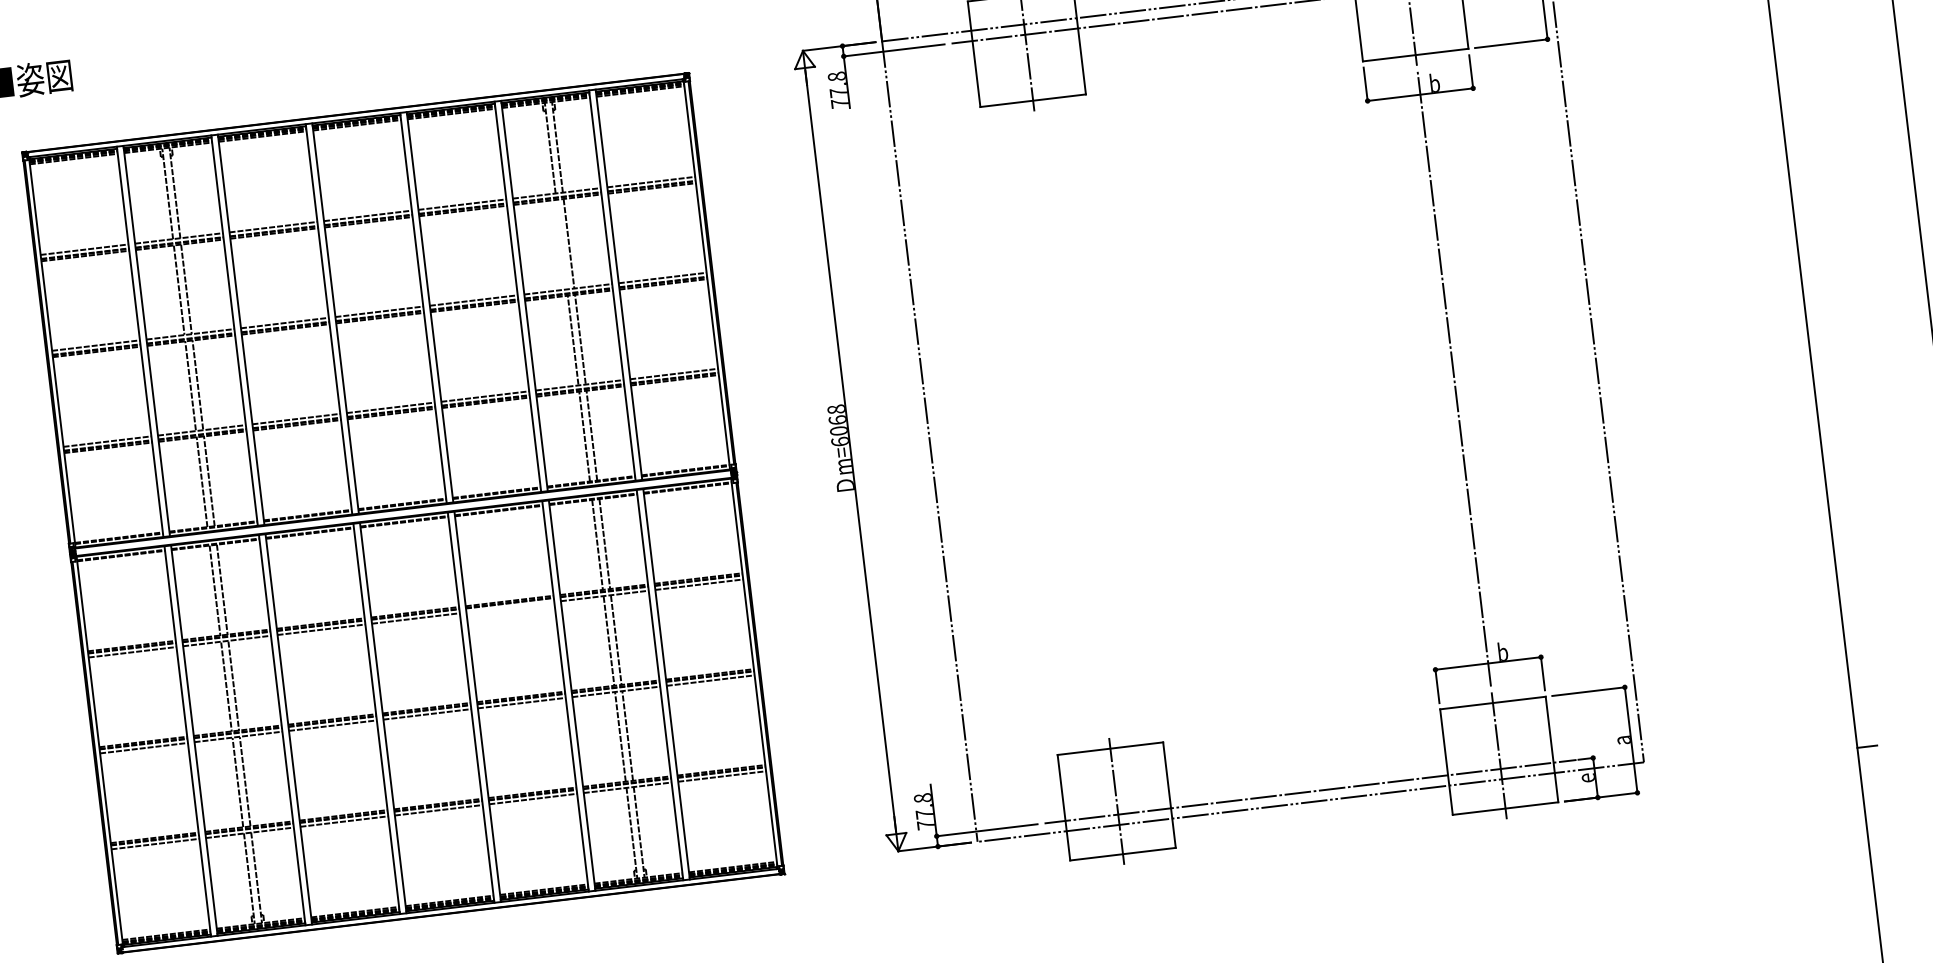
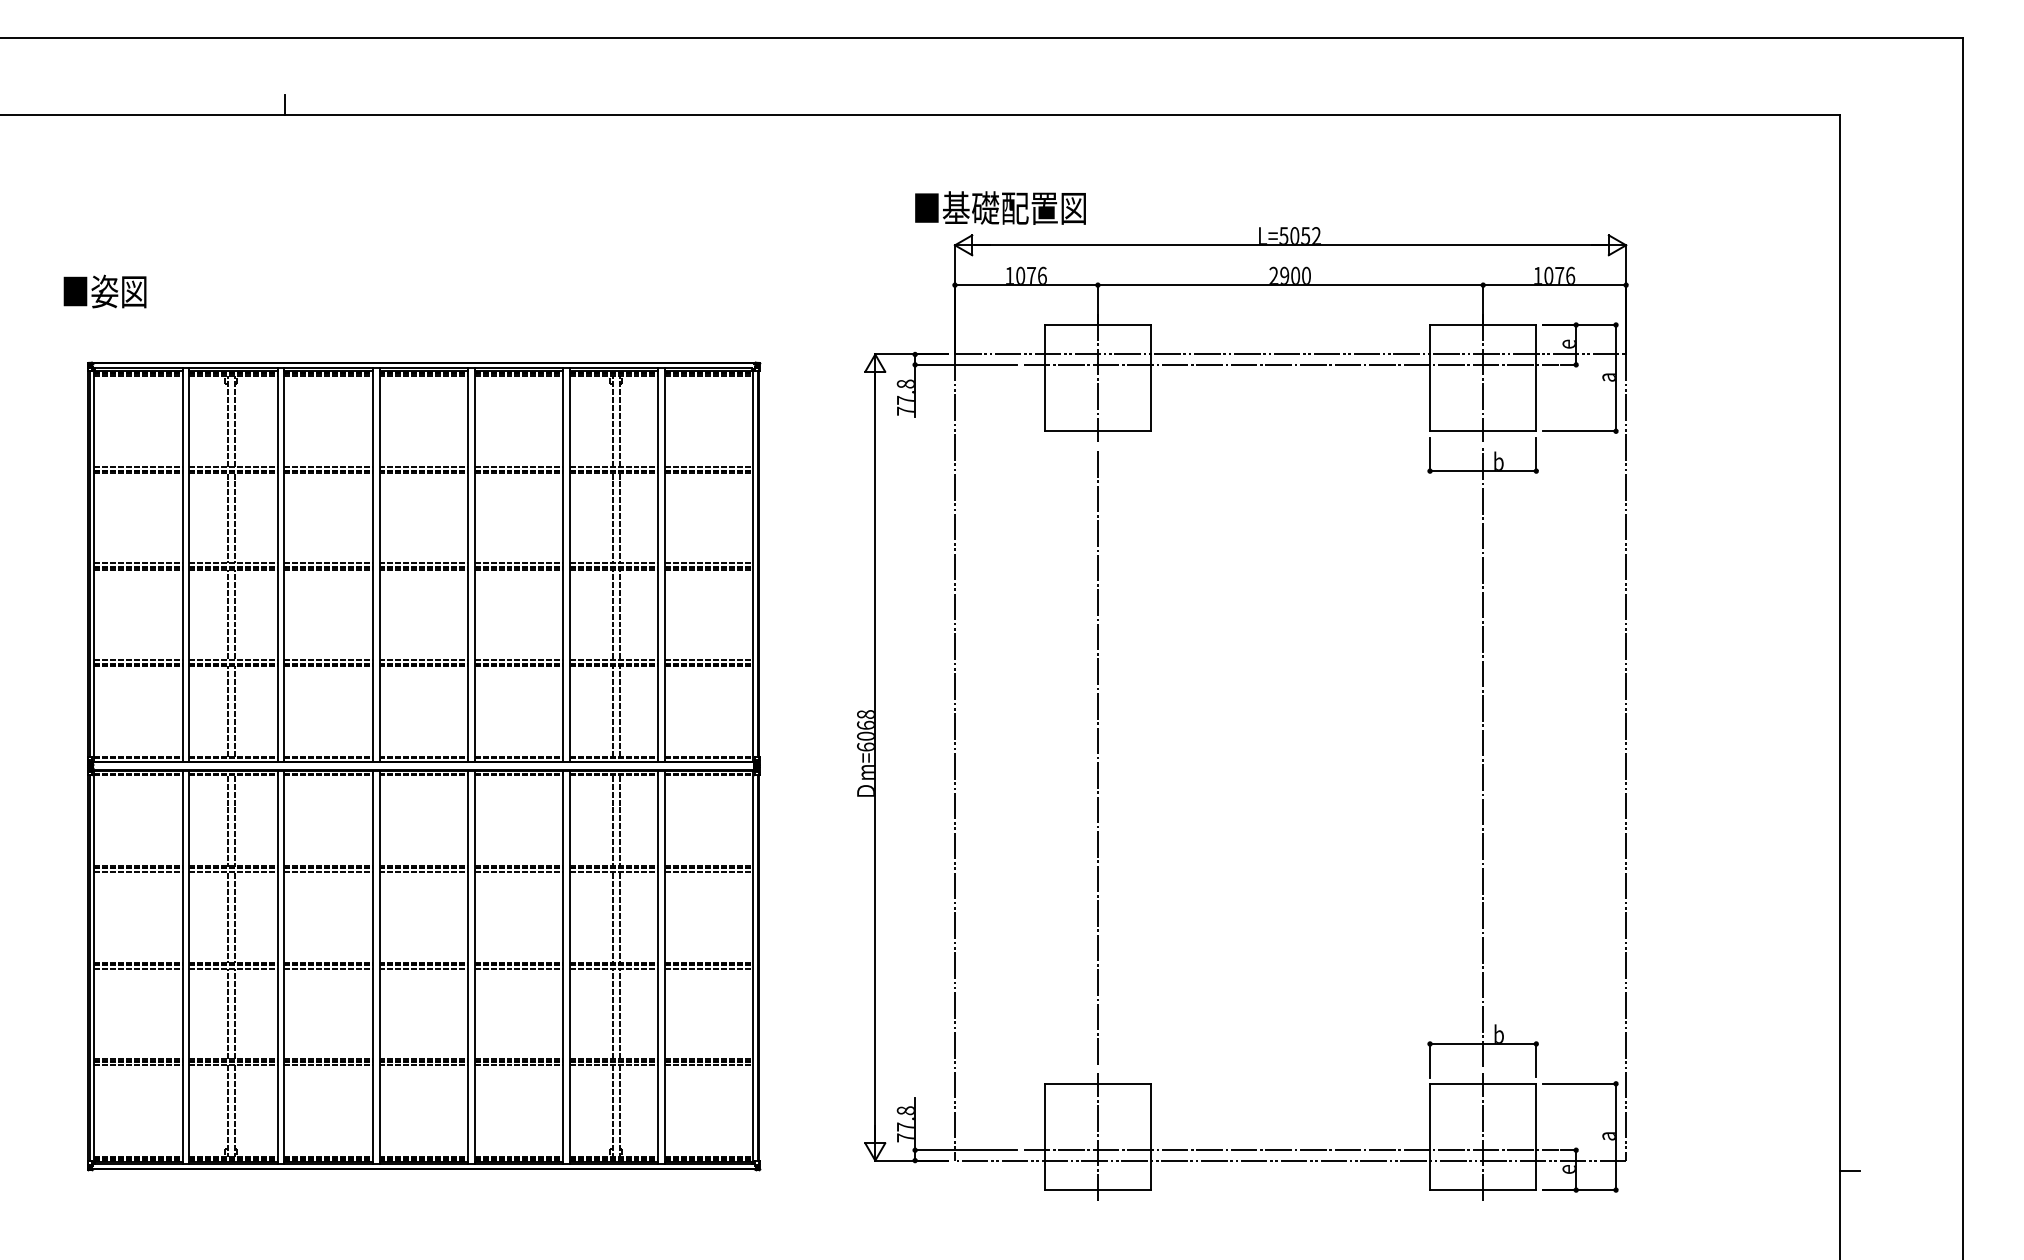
line: (561, 244) -> (612, 518), added
line: (1071, 424) -> (1097, 757), added
line: (510, 607) -> (518, 872), added

